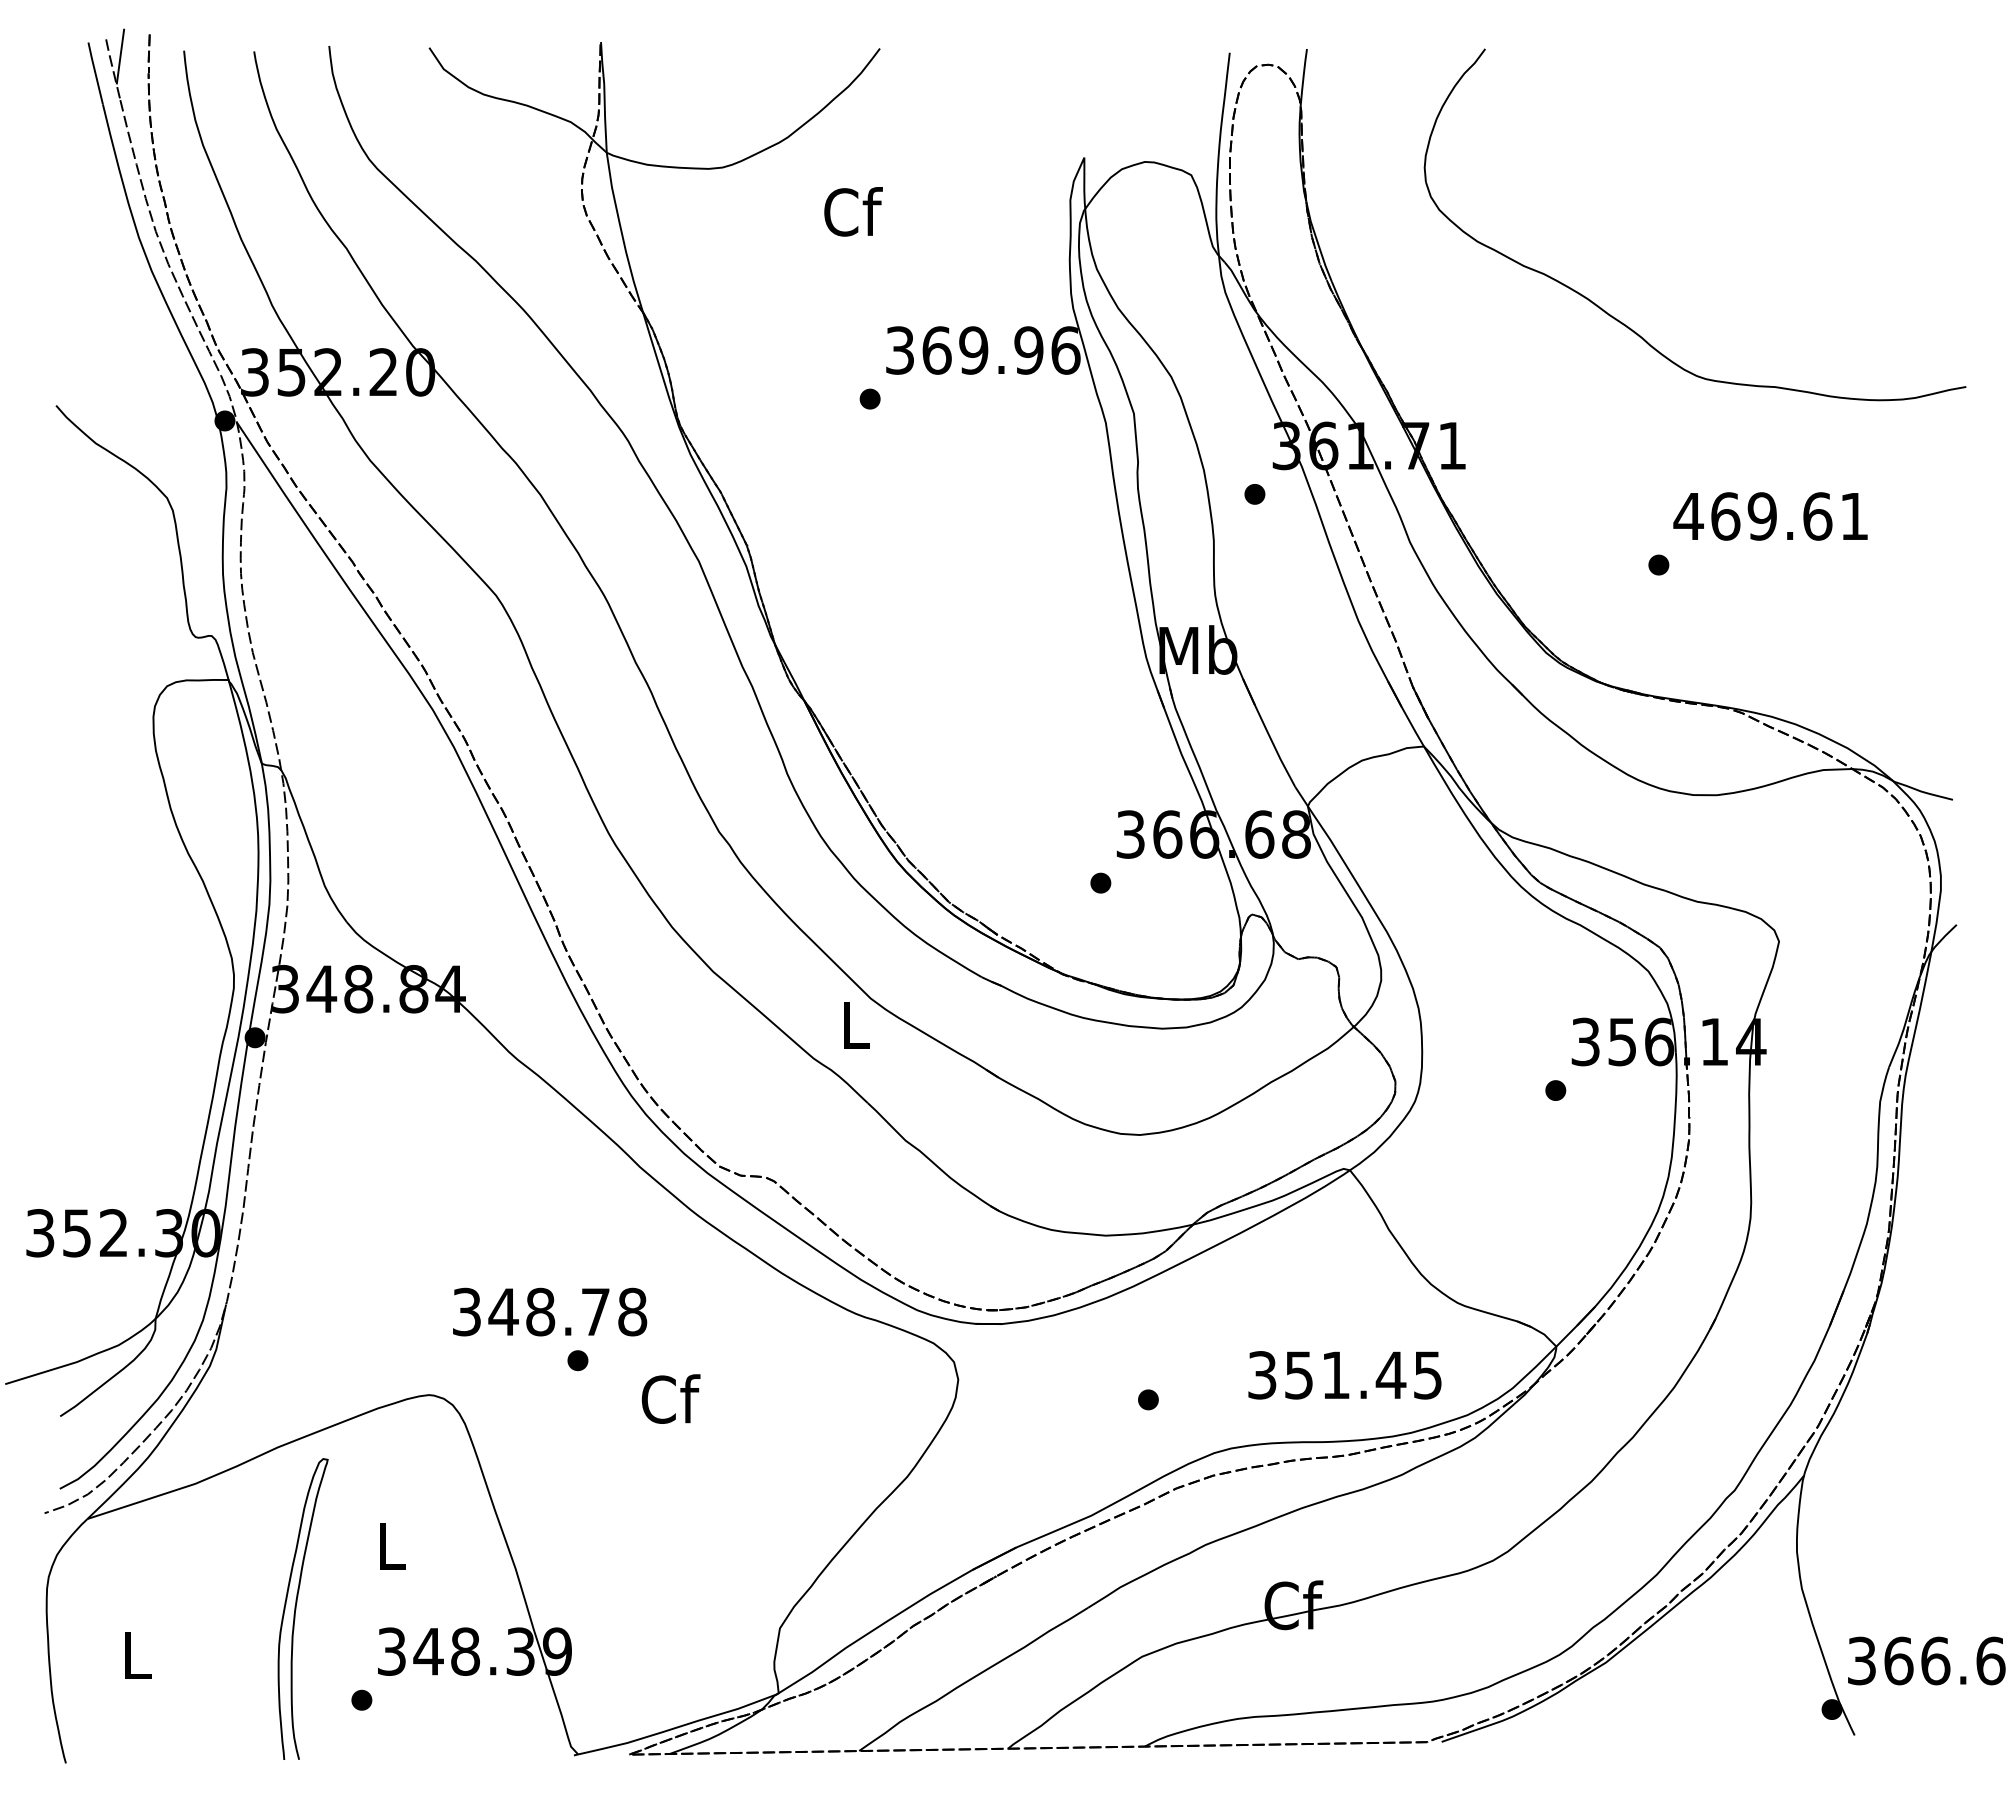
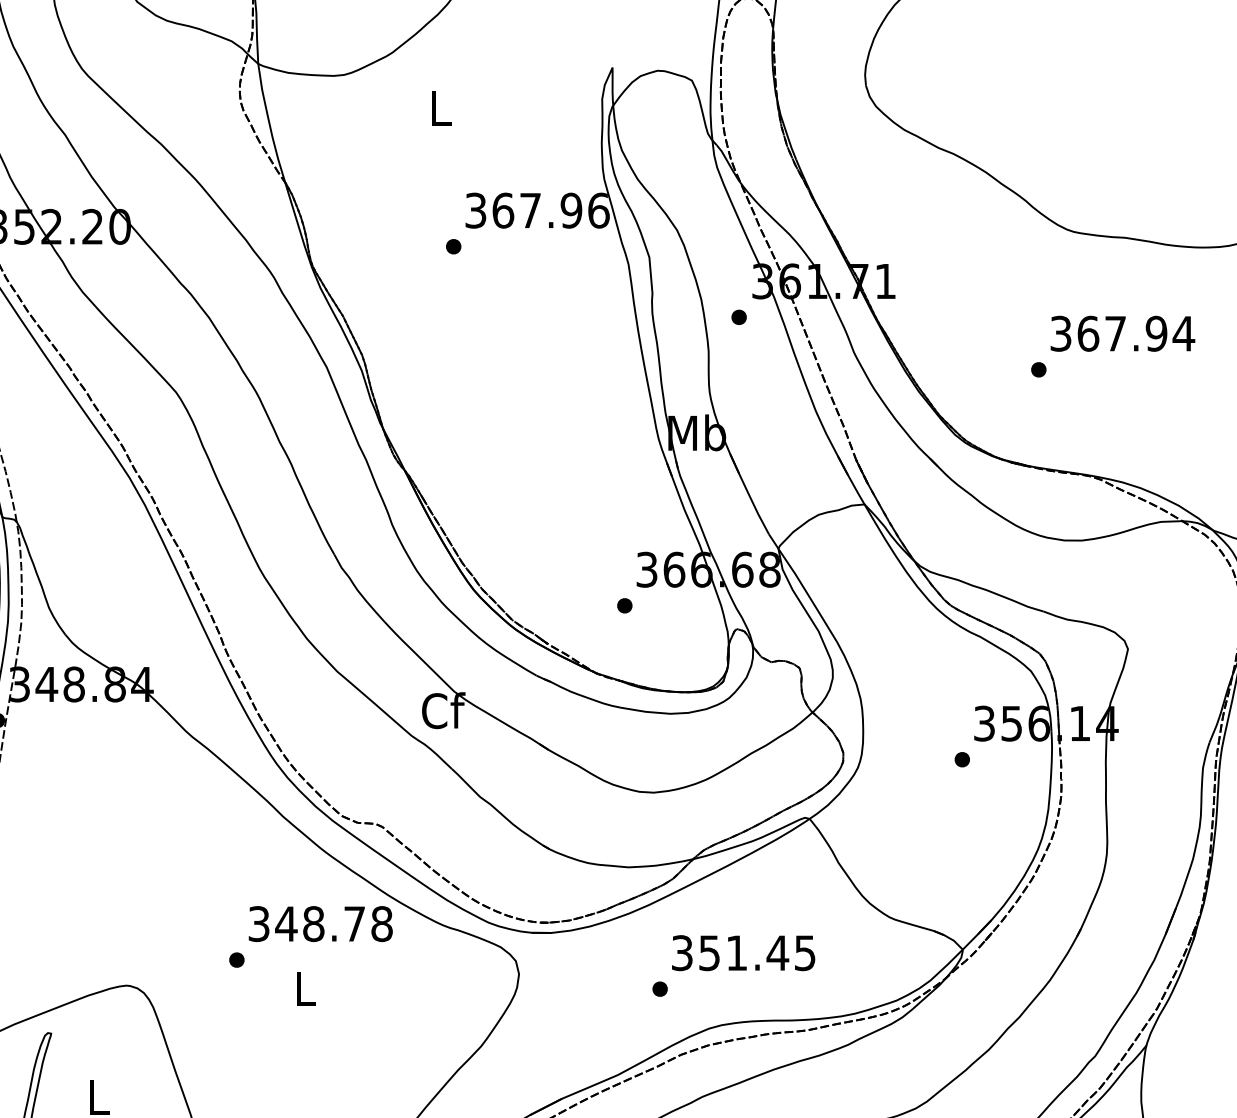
text: (853, 211) -> (441, 107), Cf -> L
text: (973, 350) -> (530, 210), 369.96 -> 367.96
text: (1771, 516) -> (1122, 333), 469.61 -> 367.94
text: (856, 1024) -> (443, 710), L -> Cf
text: (550, 1311) -> (321, 923), moved
text: (1344, 1375) -> (743, 953), moved
text: (670, 1398) -> (305, 988), Cf -> L

